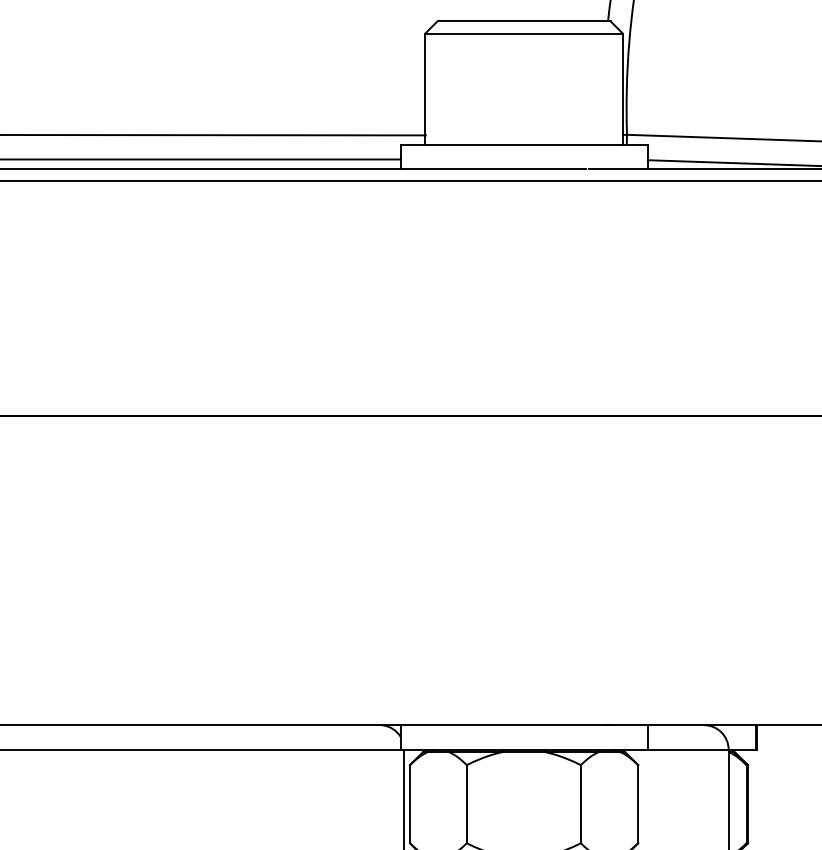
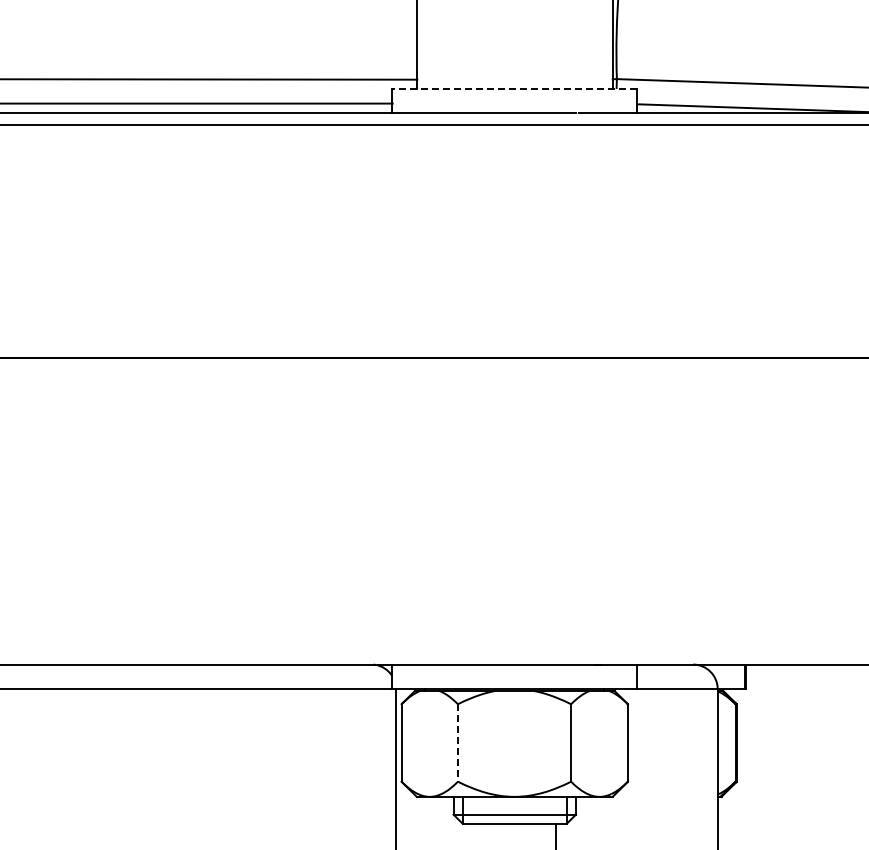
line: (523, 144) -> (514, 88), solid -> dashed
line: (466, 803) -> (457, 742), solid -> dashed

